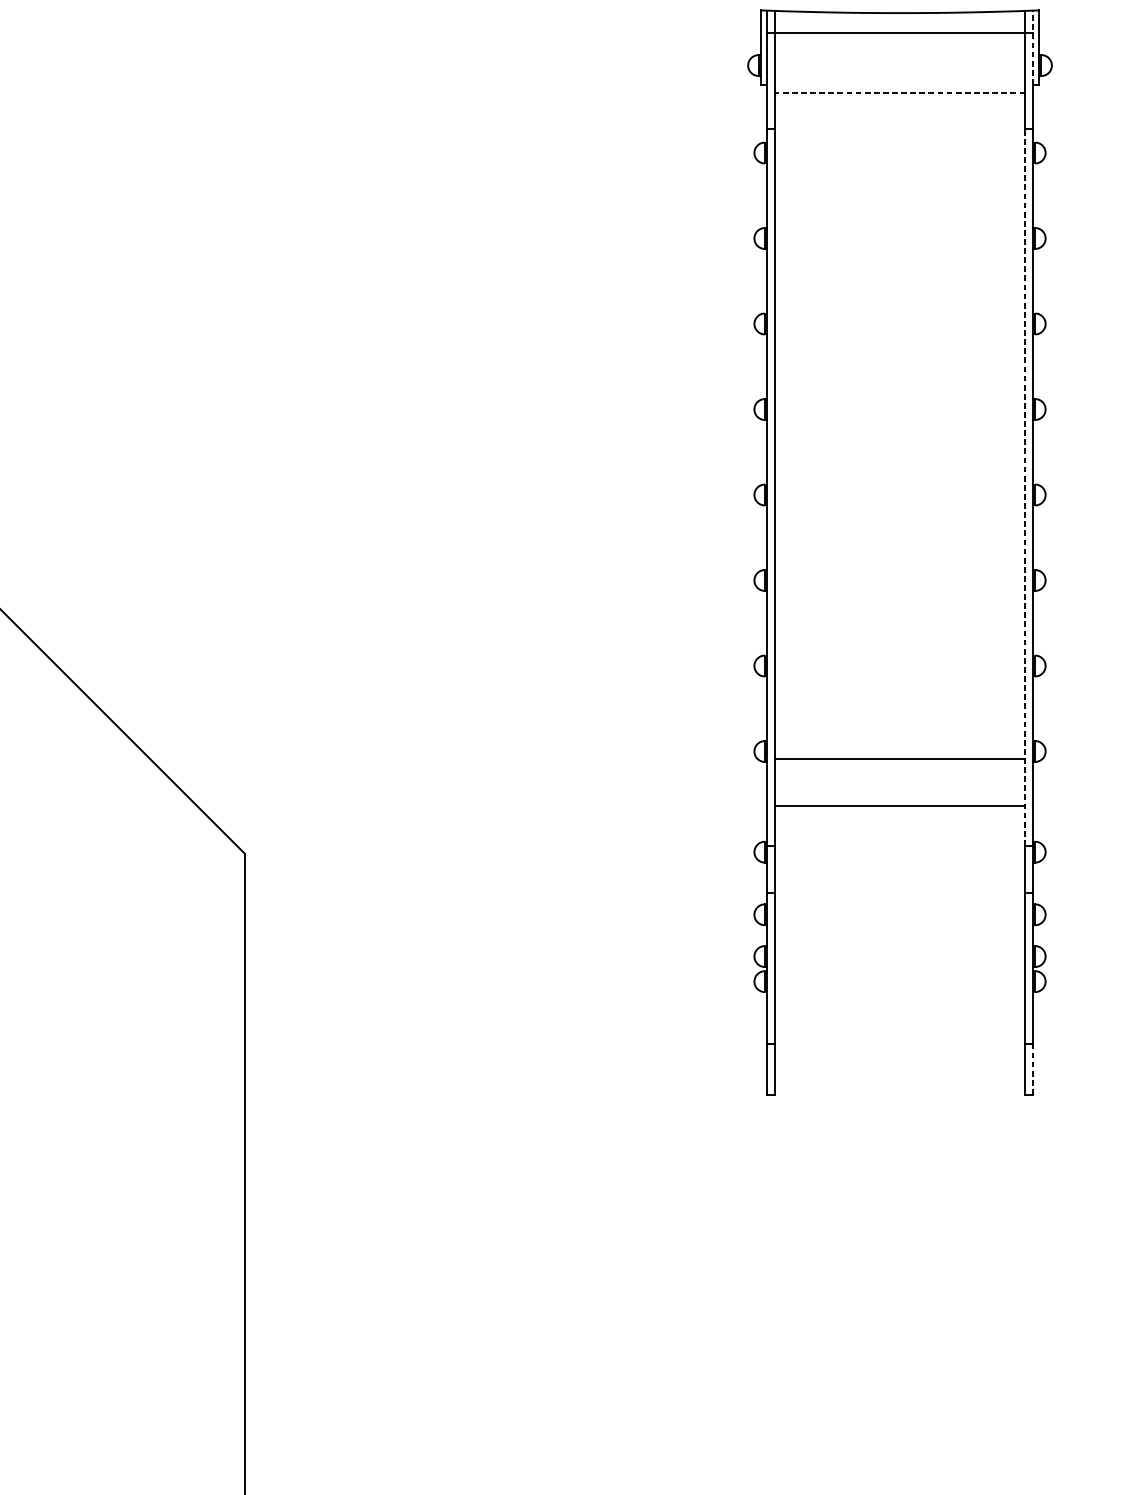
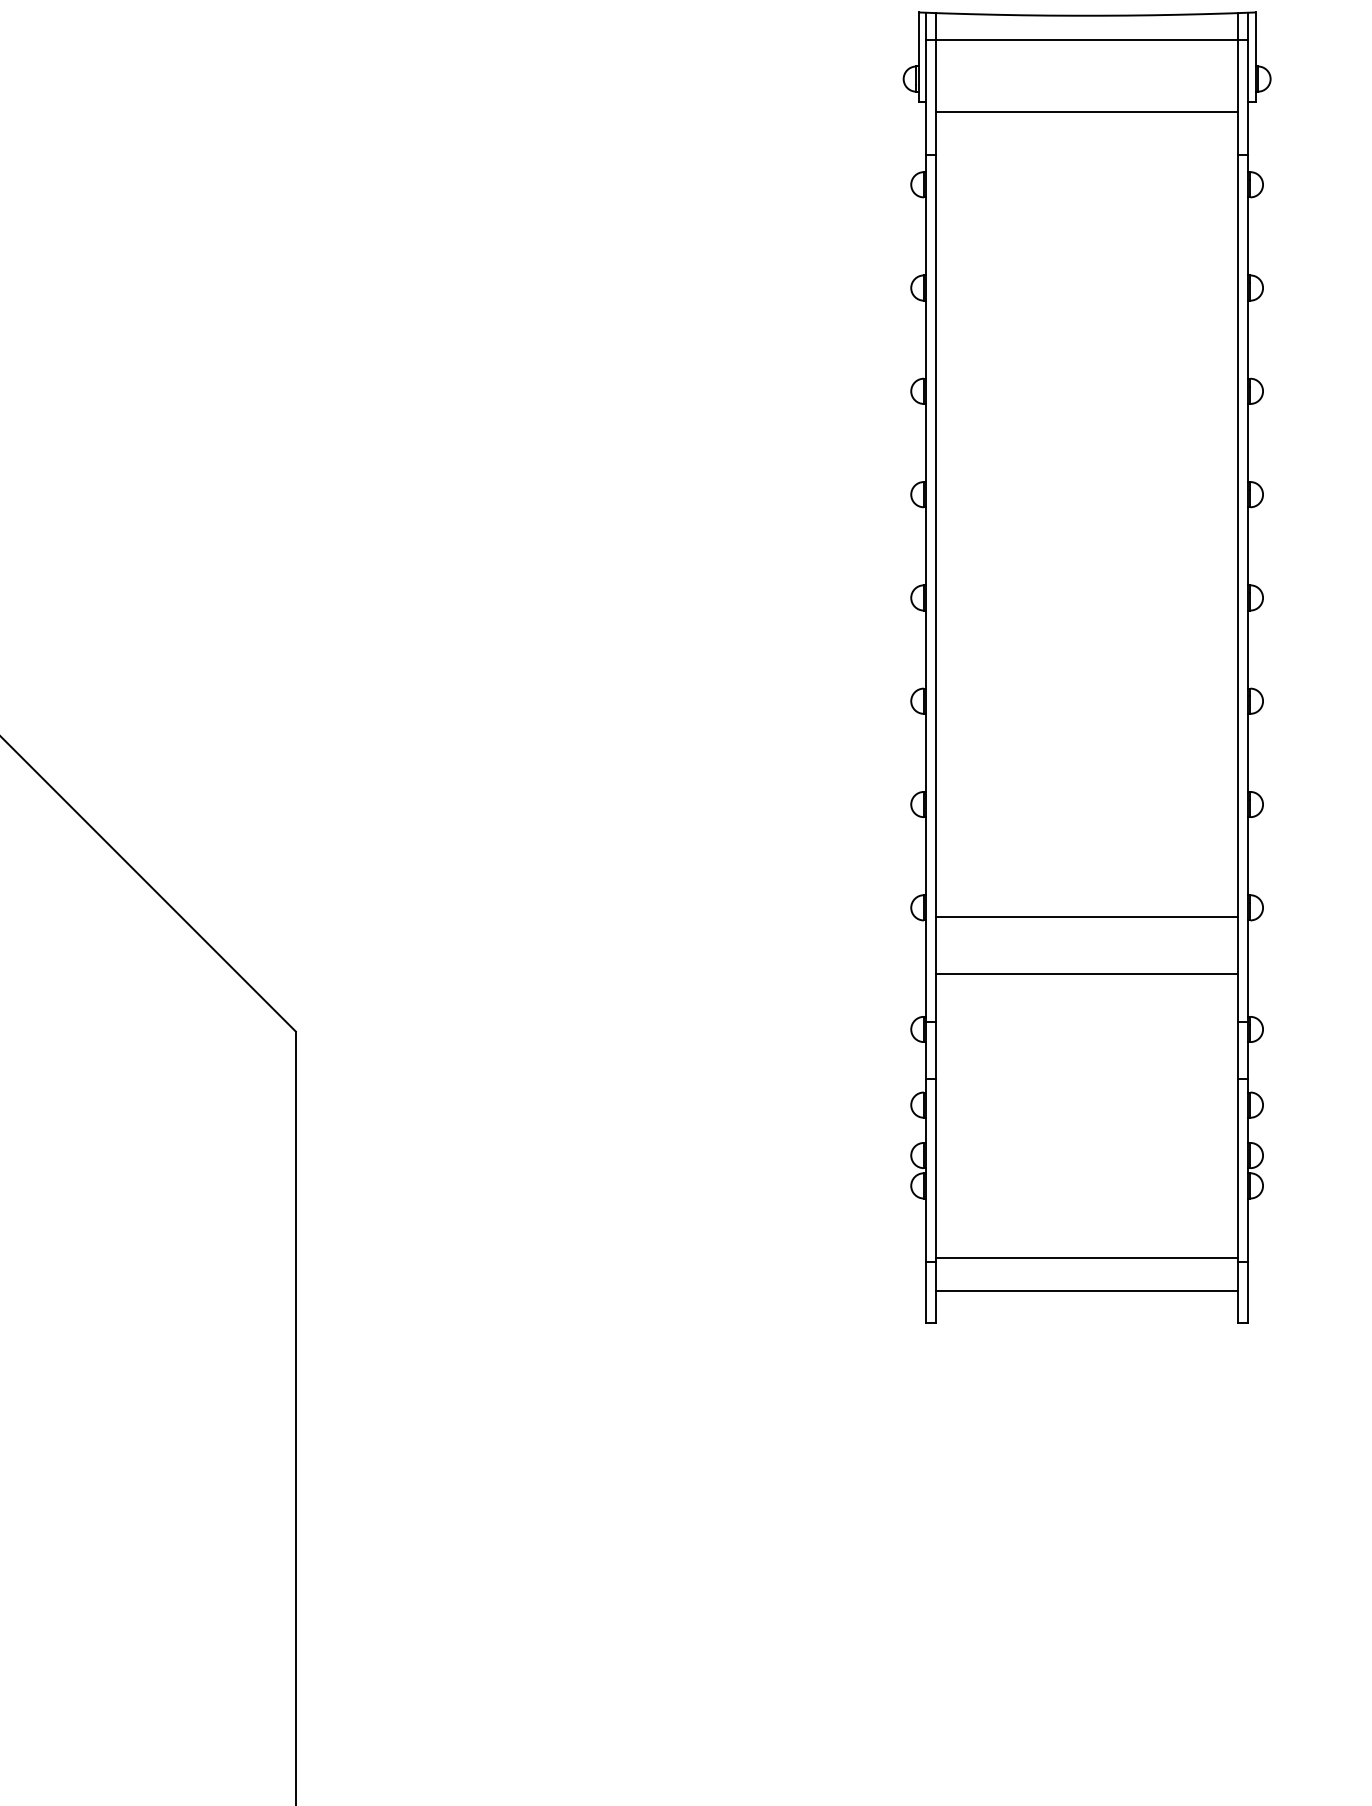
line: (1032, 47) -> (1247, 57), dashed -> solid
line: (899, 92) -> (1086, 111), dashed -> solid
line: (1025, 486) -> (1238, 587), dashed -> solid
line: (899, 1040) -> (1086, 1257), added
line: (899, 1069) -> (1086, 1291), added
line: (1032, 1069) -> (1247, 1291), dashed -> solid

